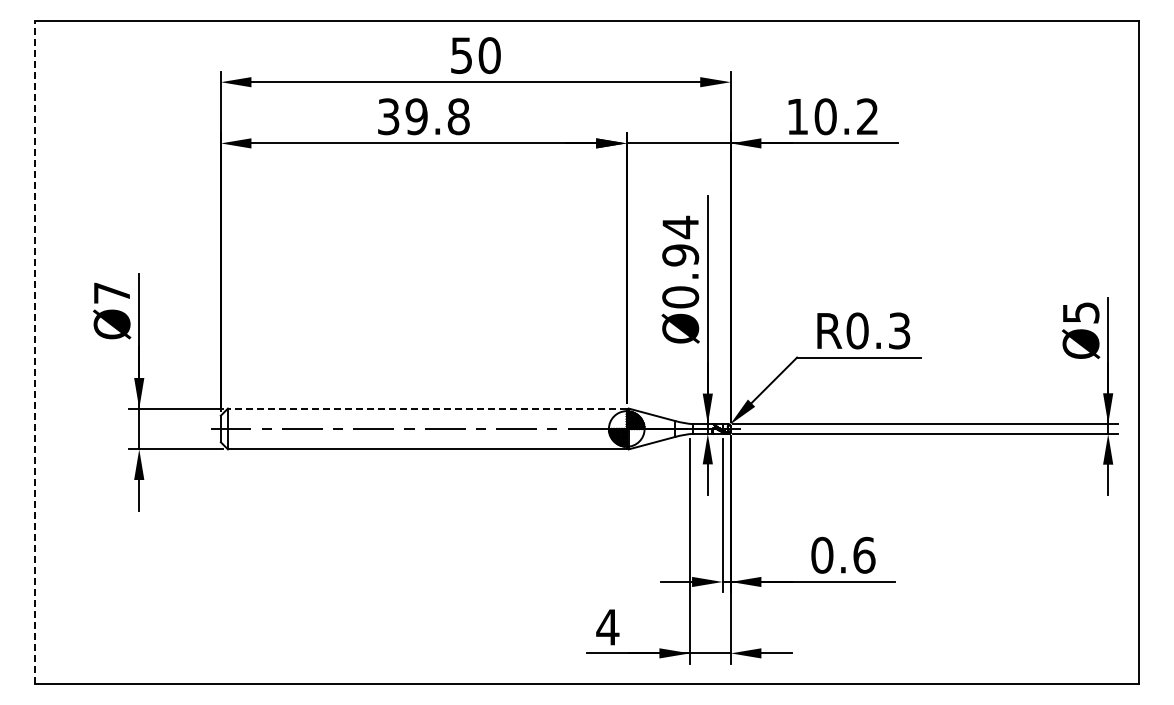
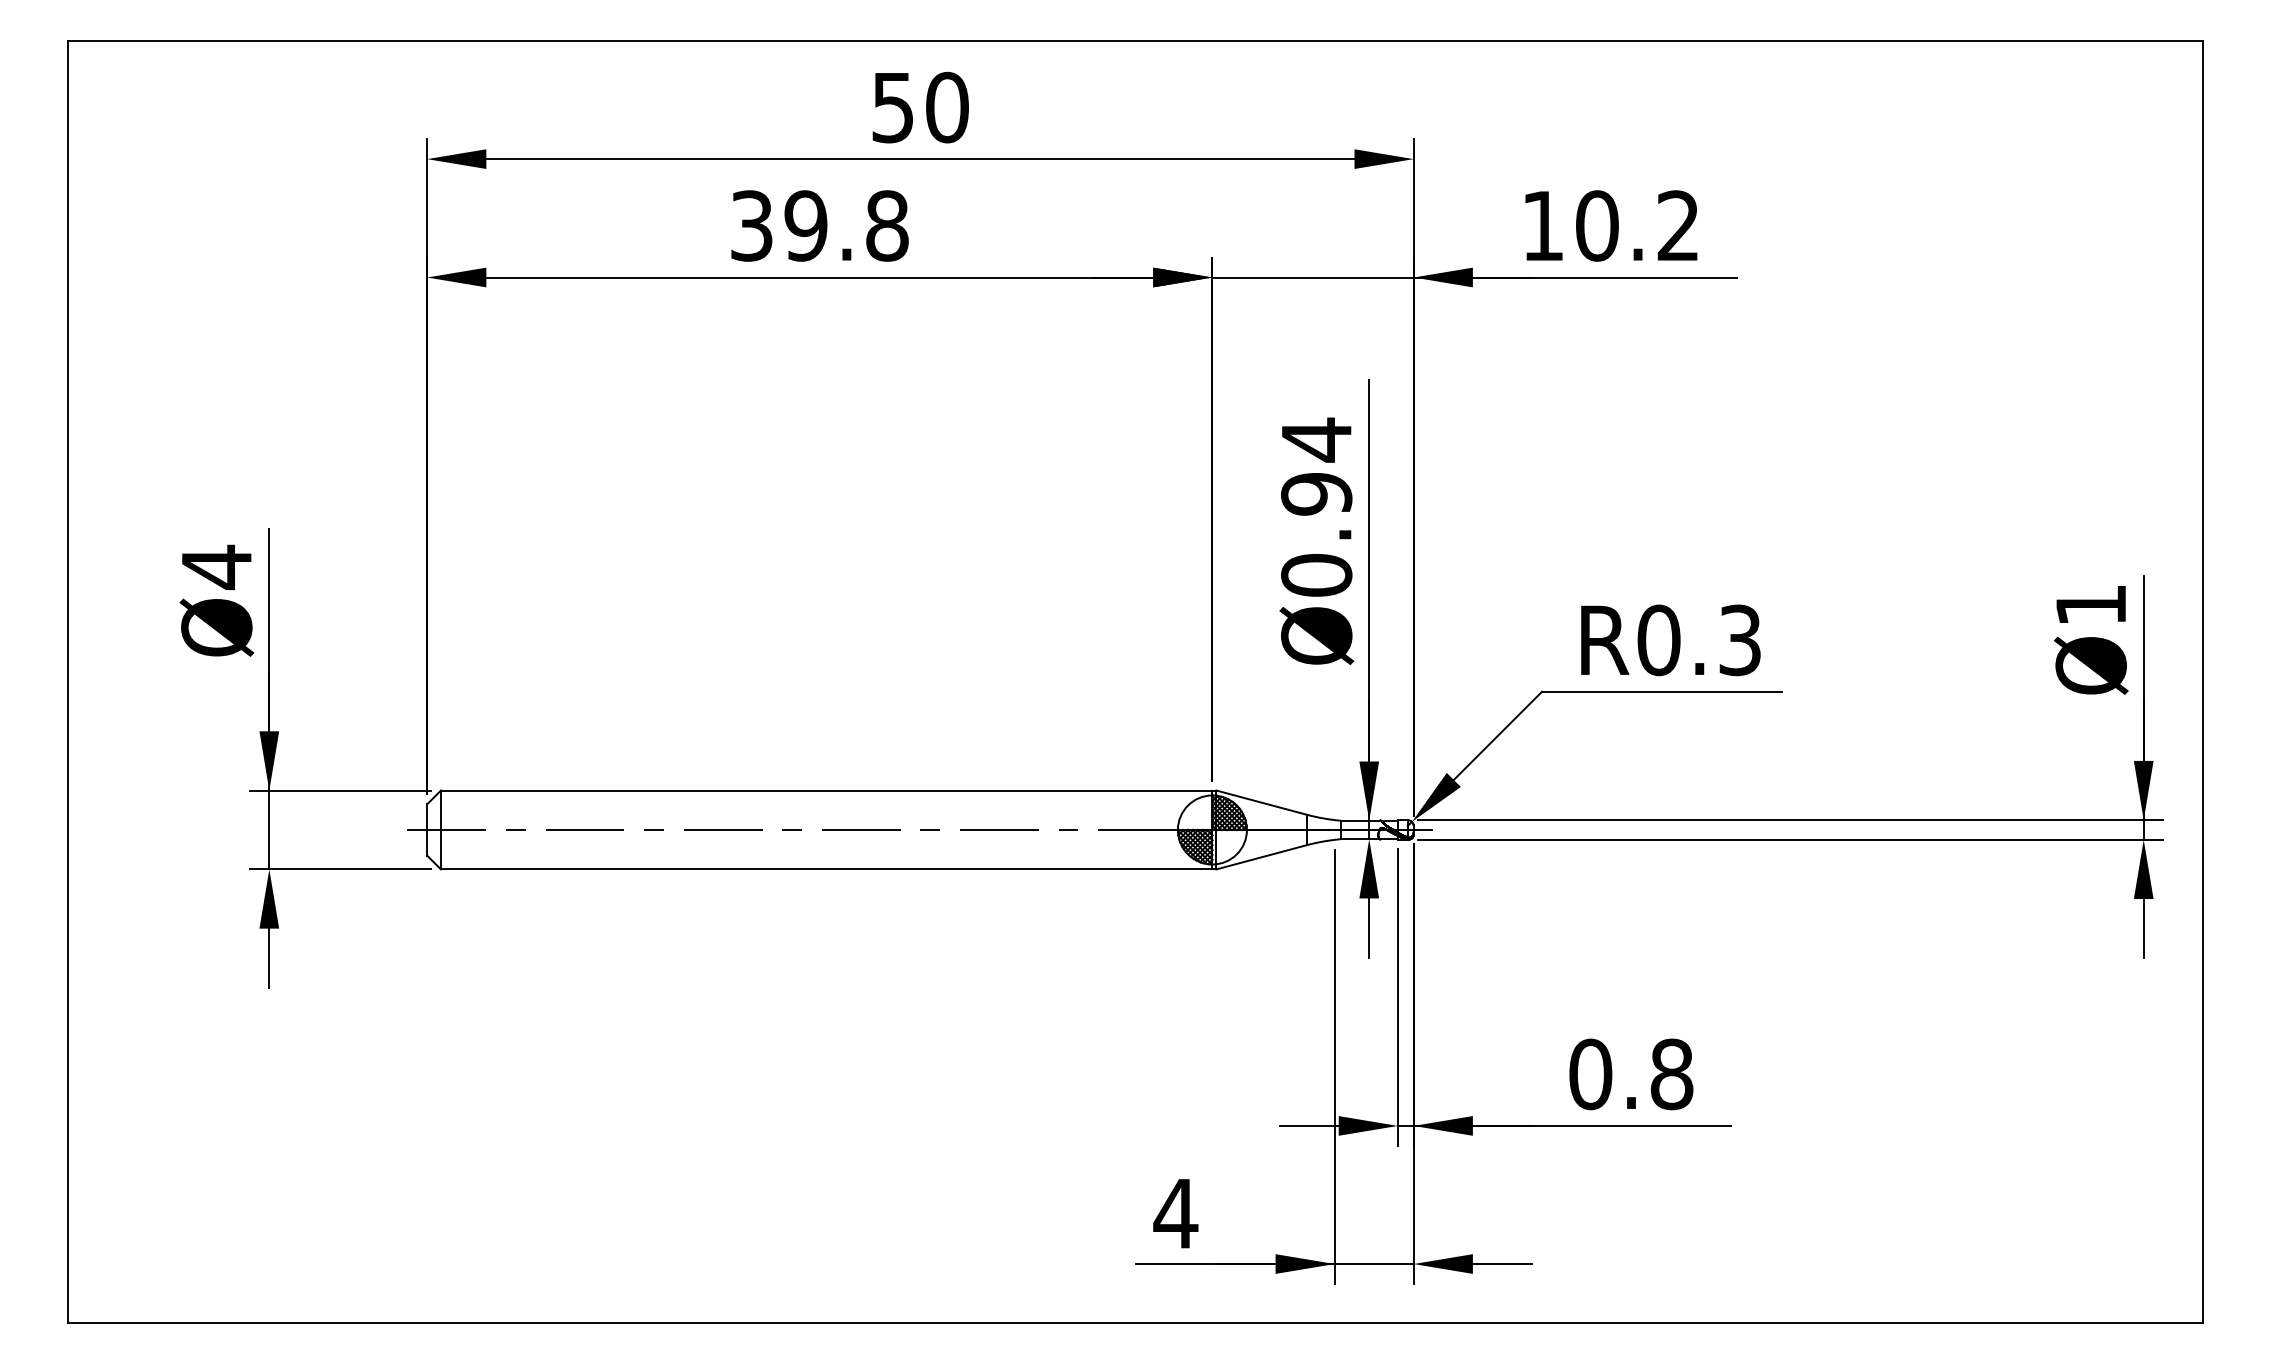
text: (111, 292) -> (215, 565), Ø7 -> Ø4
text: (1081, 312) -> (2092, 604), Ø5 -> Ø1
line: (35, 352) -> (68, 682), dashed -> solid
line: (426, 408) -> (825, 790), dashed -> solid
text: (864, 554) -> (1672, 1072), 0.6 -> 0.8

